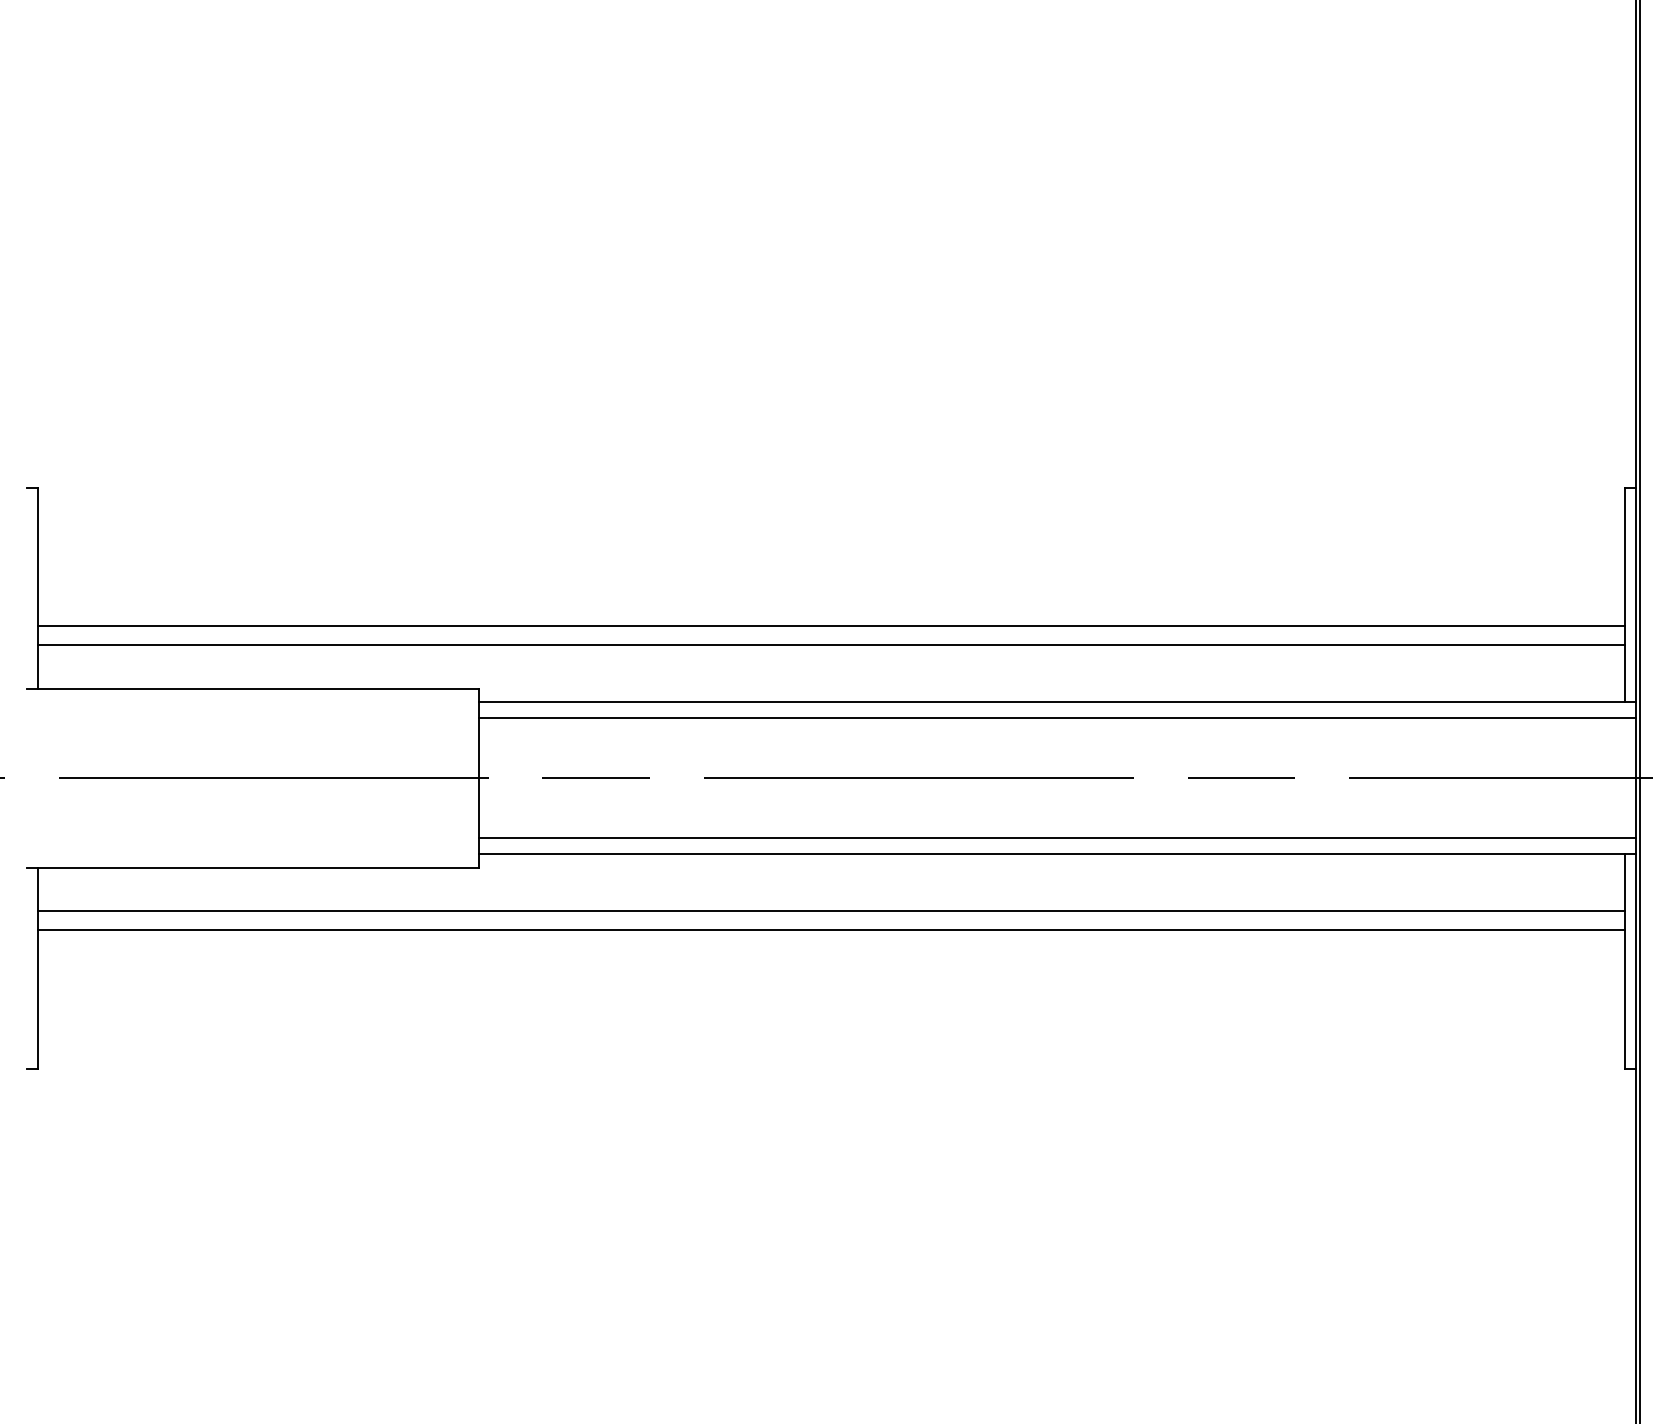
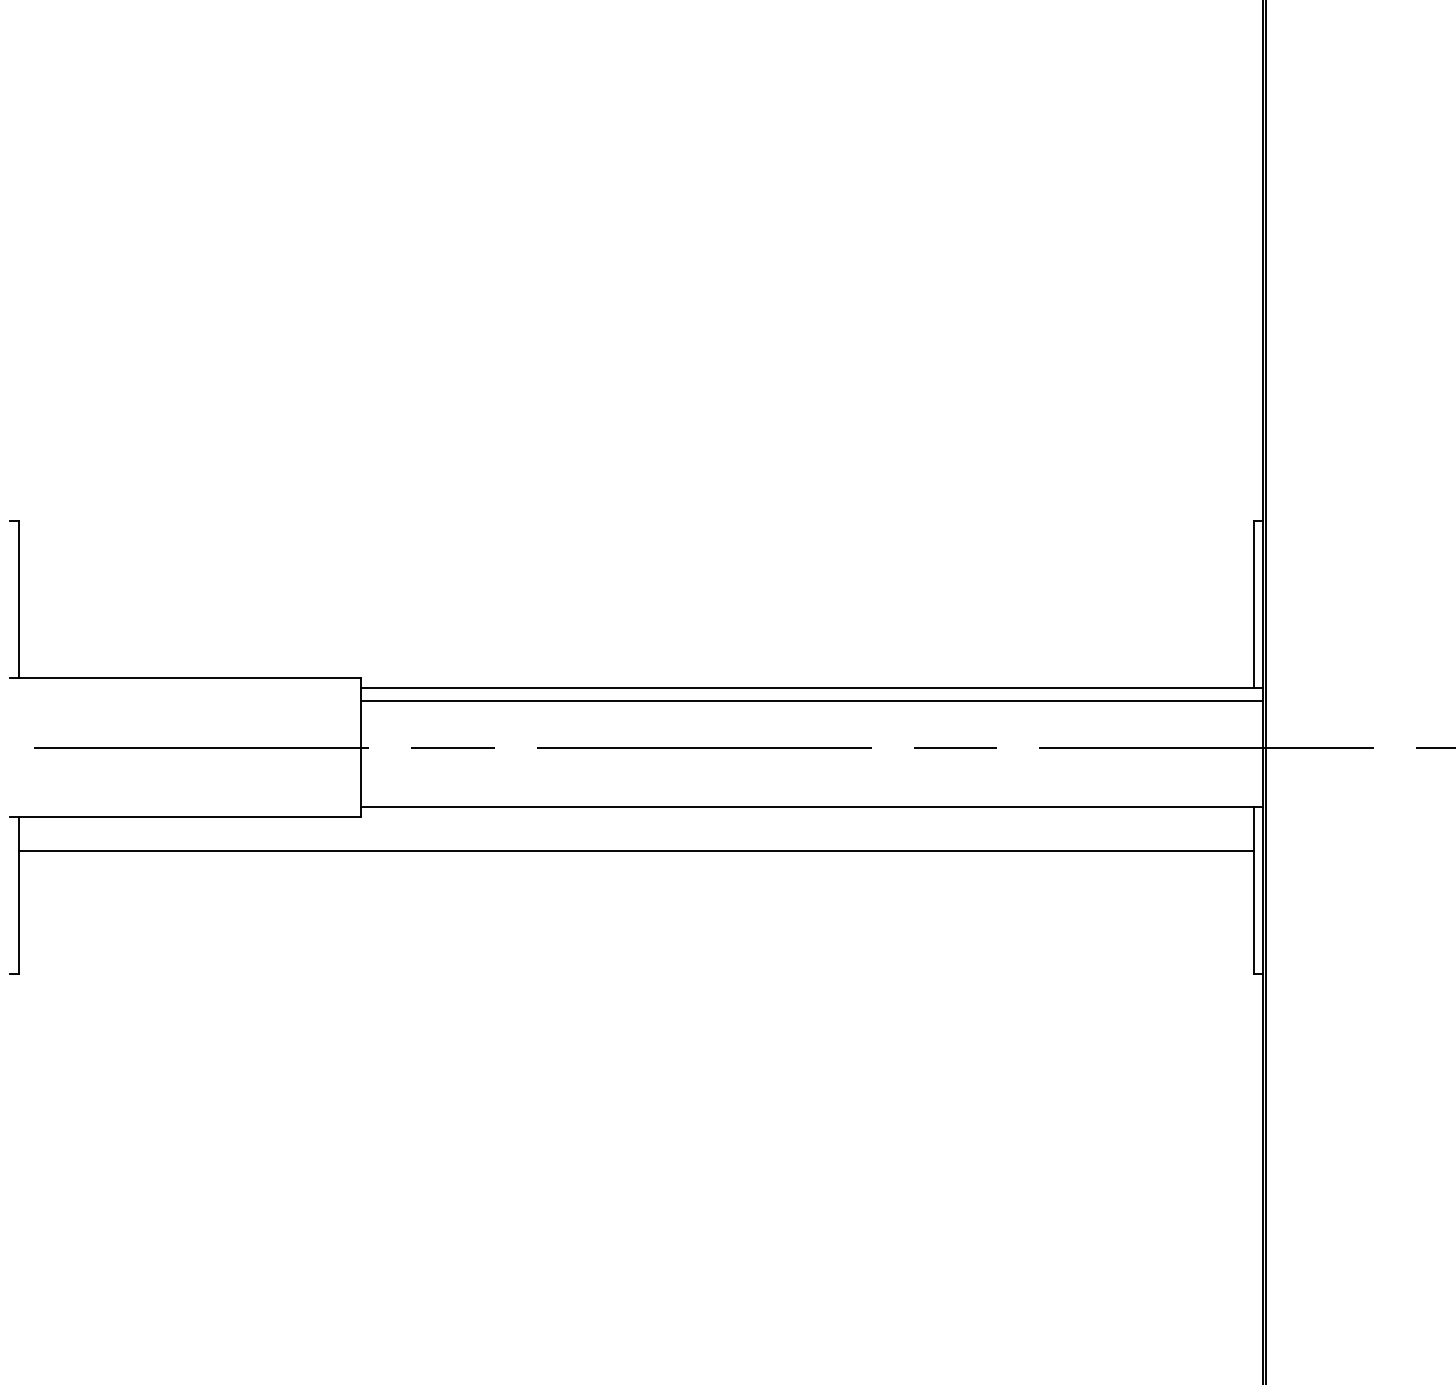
line: (831, 626) -> (636, 629), removed
line: (831, 645) -> (636, 644), removed
line: (1056, 838) -> (811, 794), removed
line: (831, 929) -> (636, 865), removed

